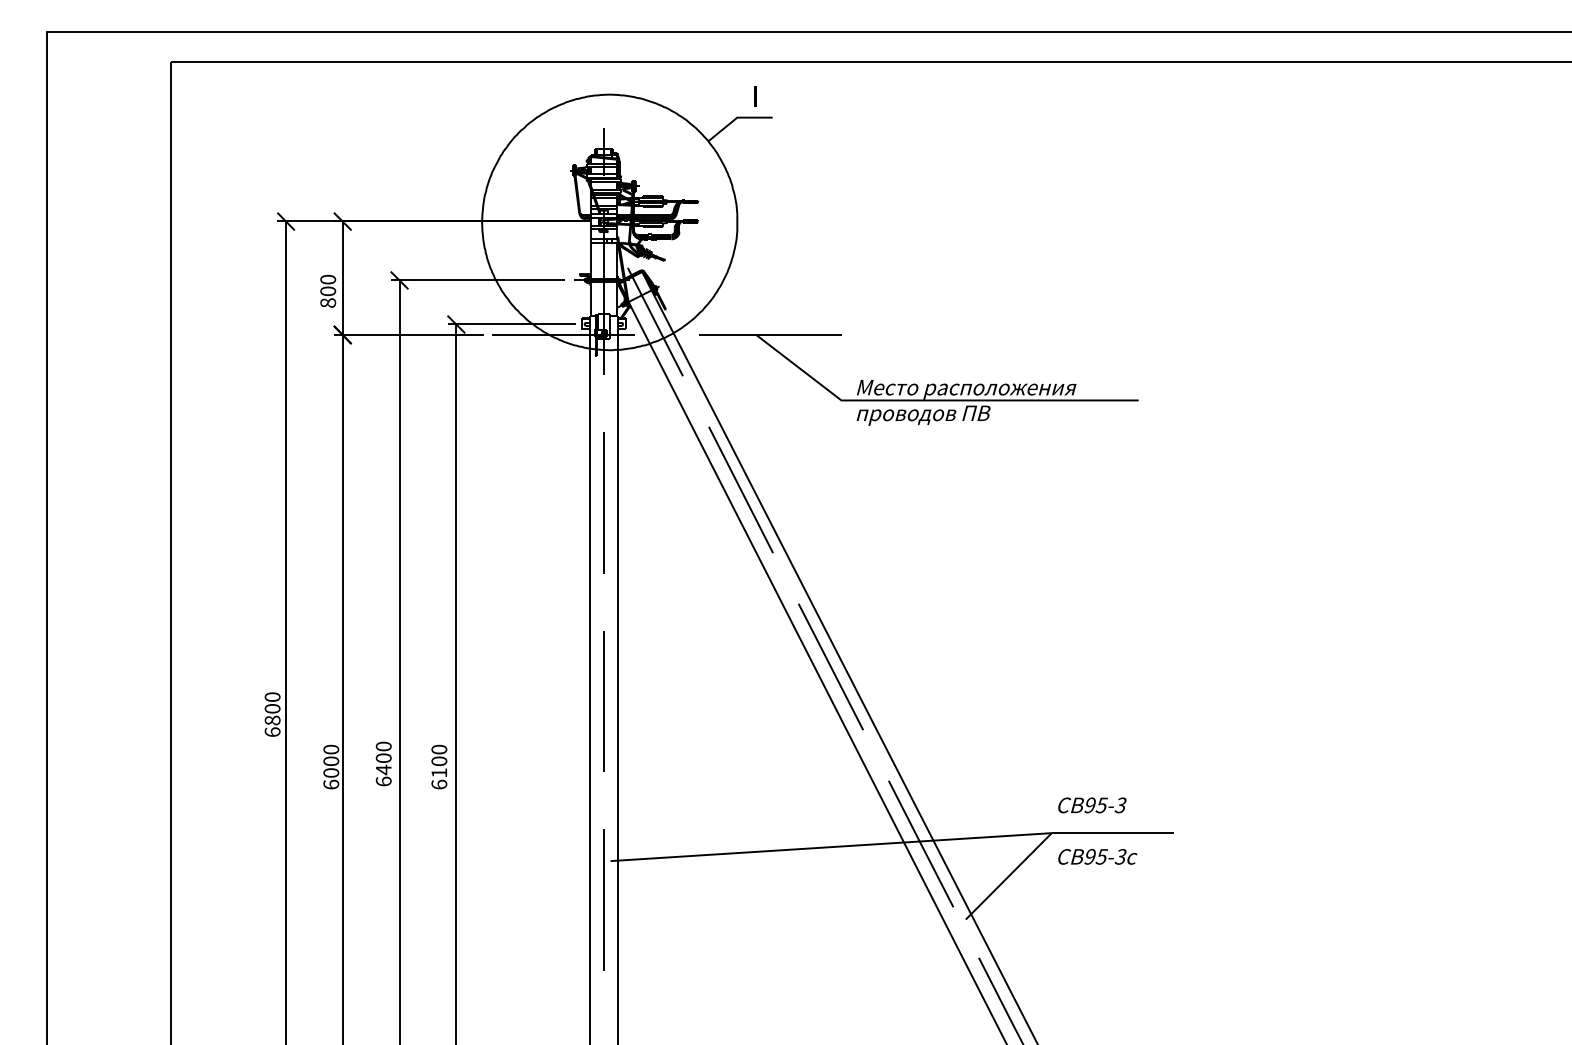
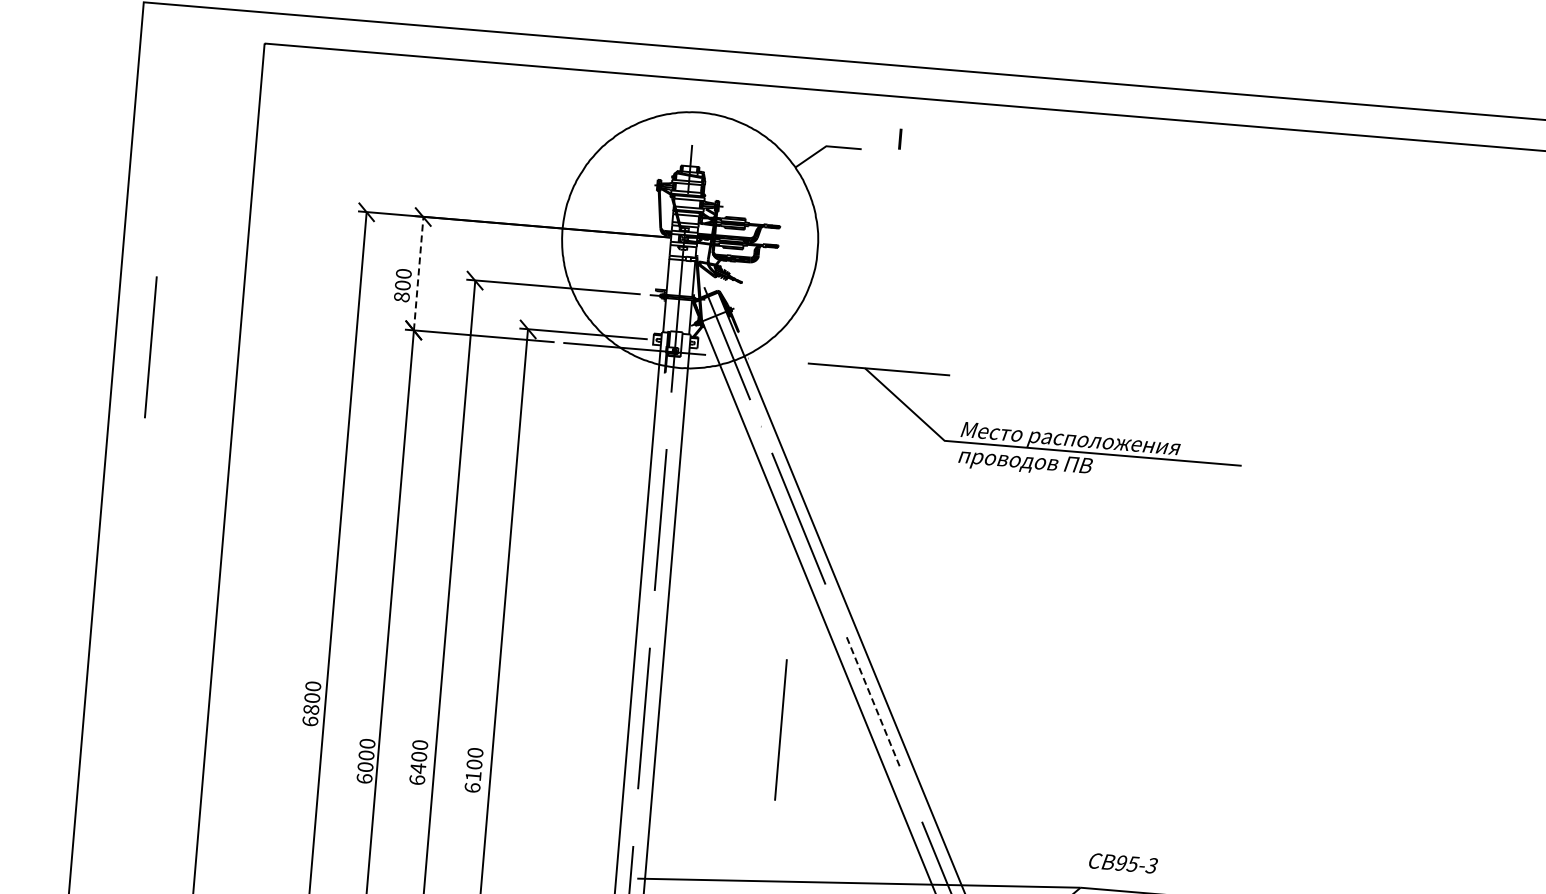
line: (755, 96) -> (900, 139), moved
line: (342, 278) -> (418, 273), solid -> dashed
line: (82, 373) -> (150, 347), added
part: (918, 379) -> (1023, 426), moved
line: (830, 667) -> (873, 703), solid -> dashed
line: (740, 701) -> (780, 730), added

